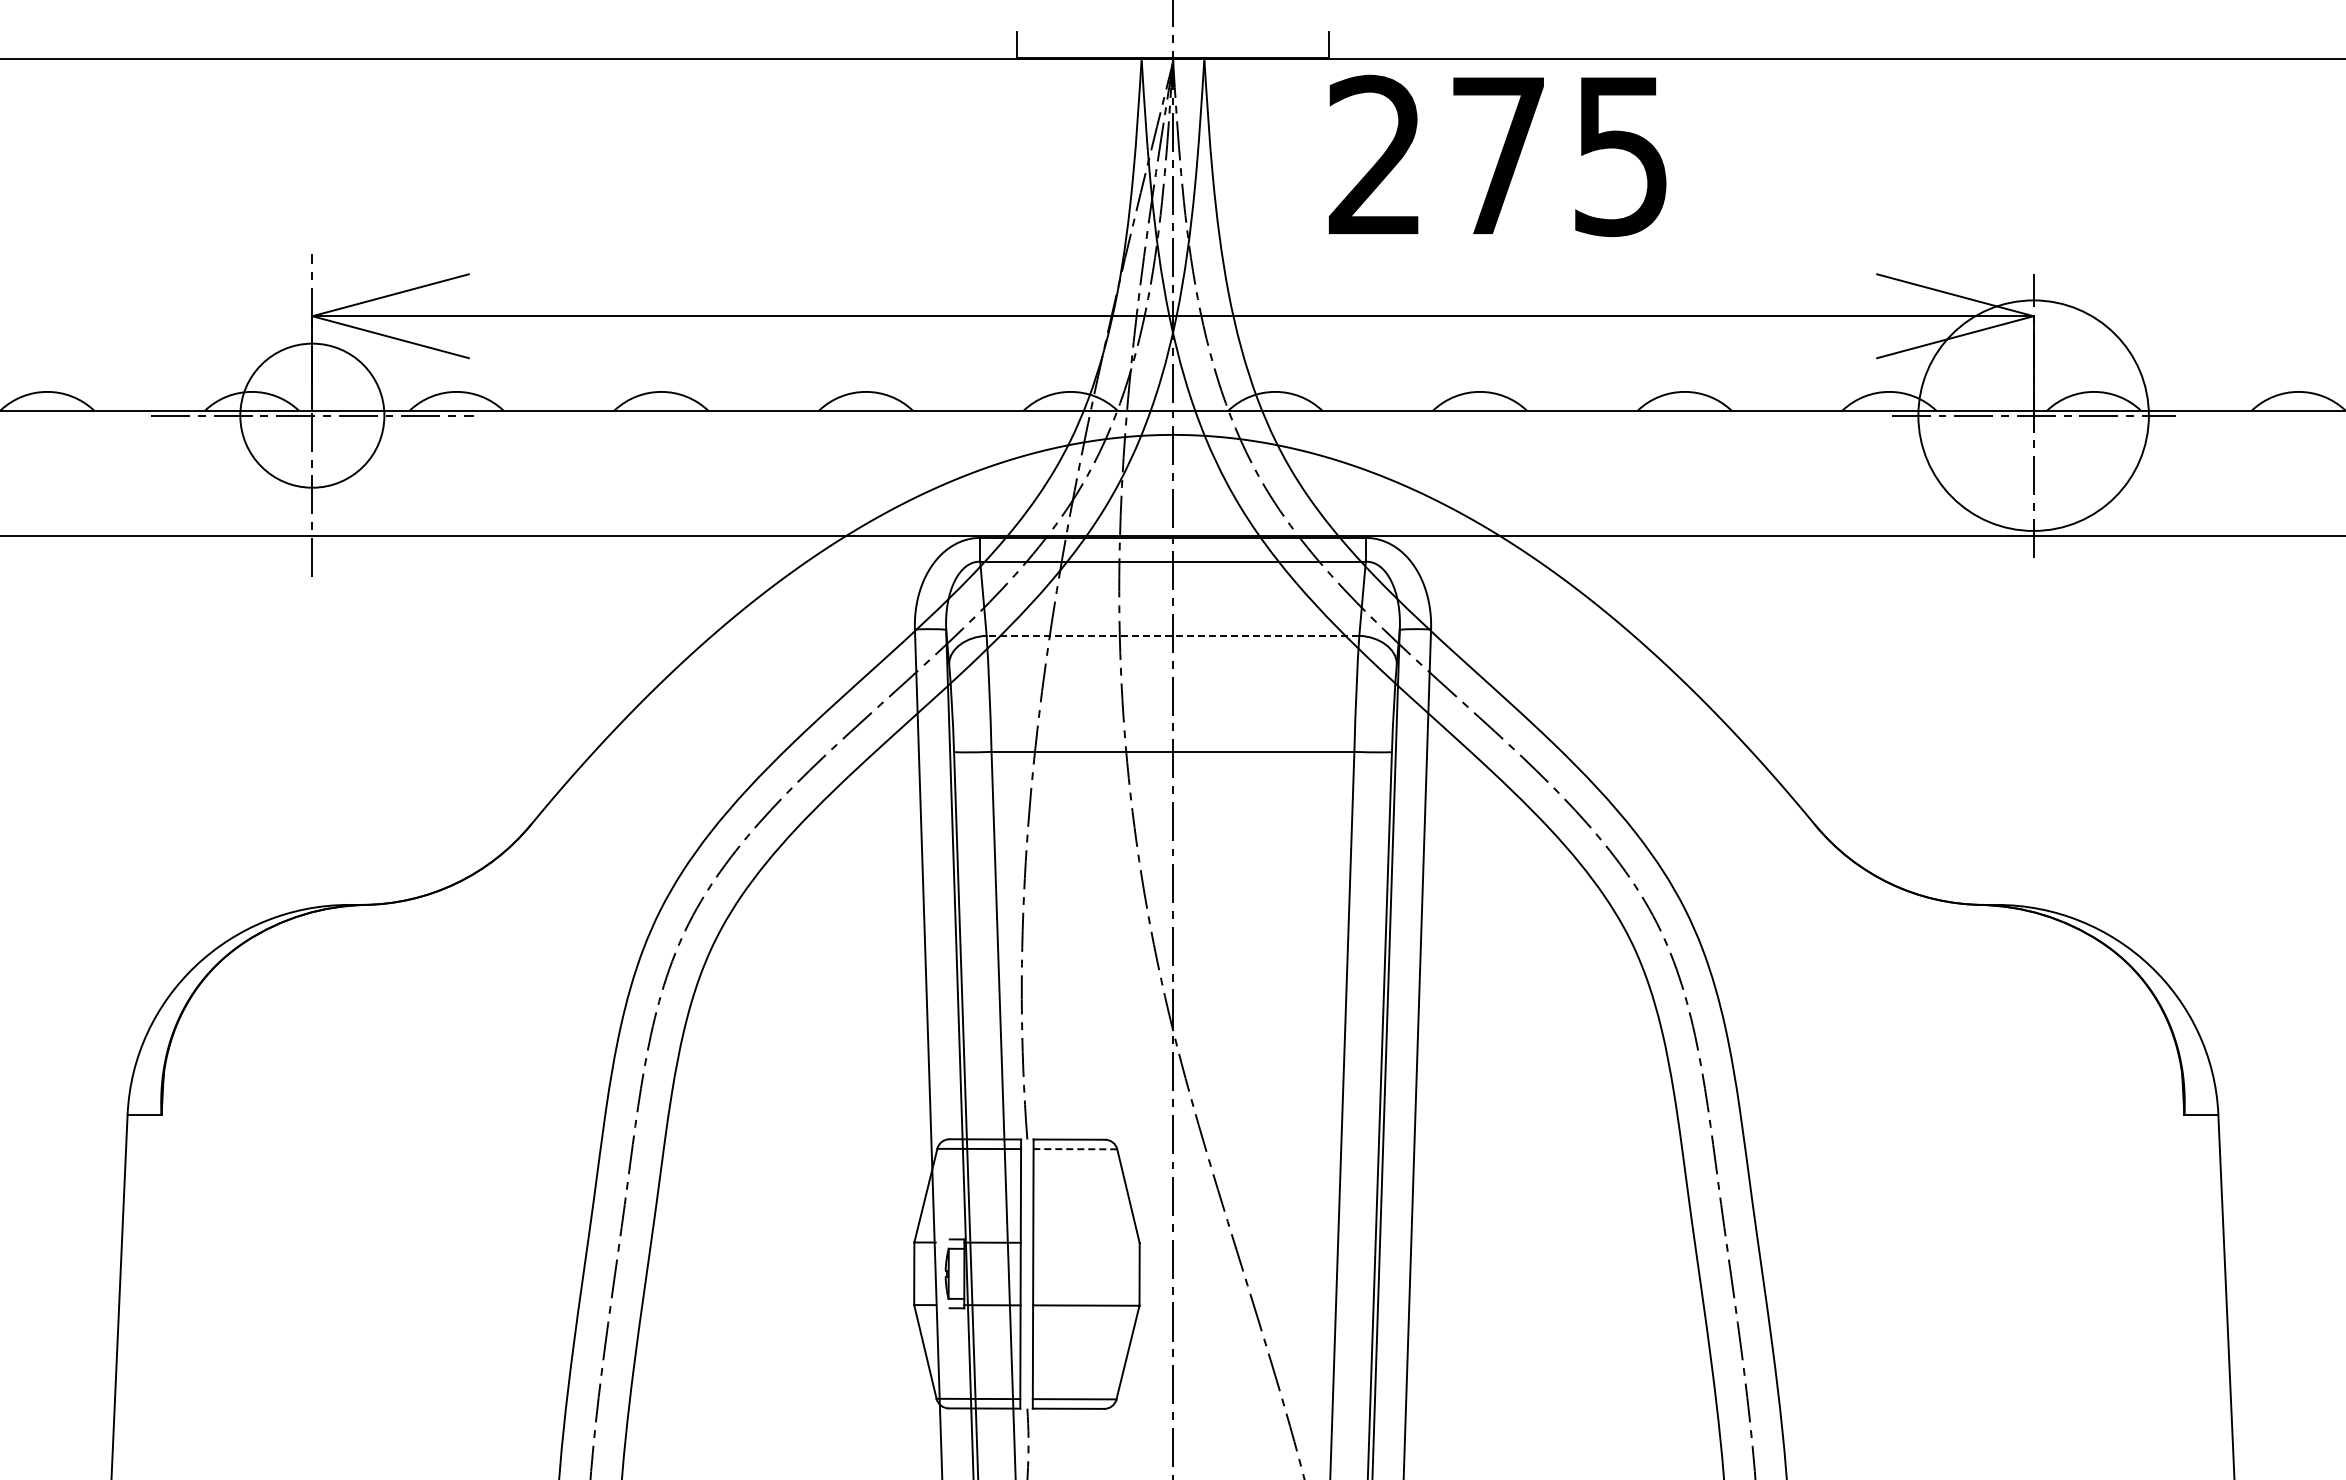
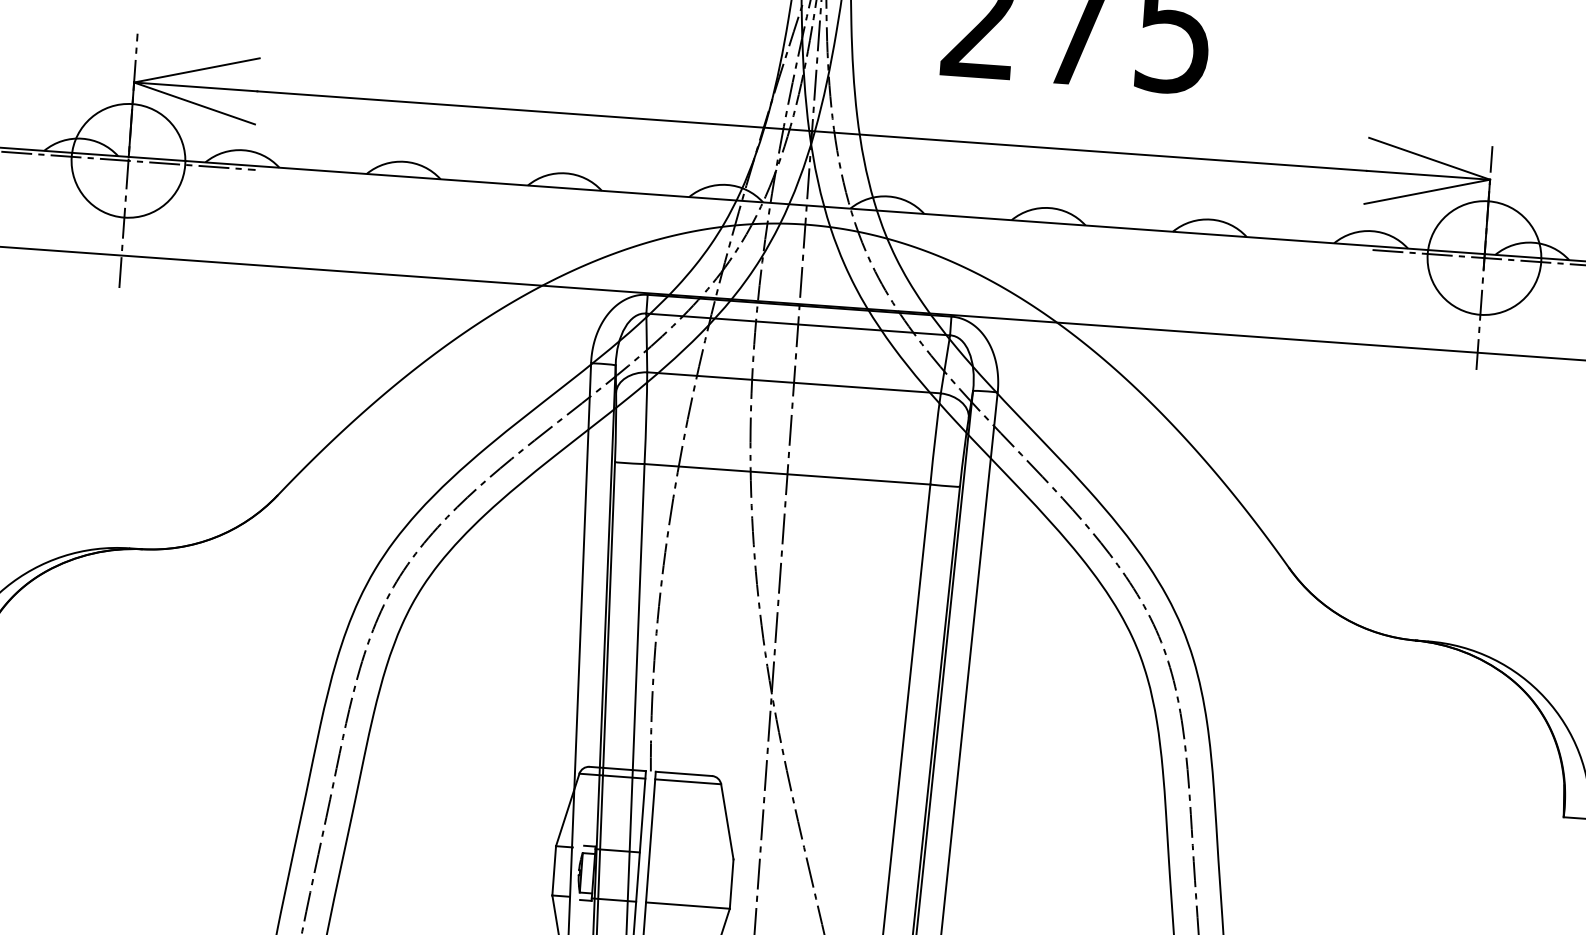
circle: (2033, 415) -> (1484, 257), size x0.62
line: (1172, 635) -> (793, 382), dashed -> solid
line: (1075, 1149) -> (688, 782), dashed -> solid

